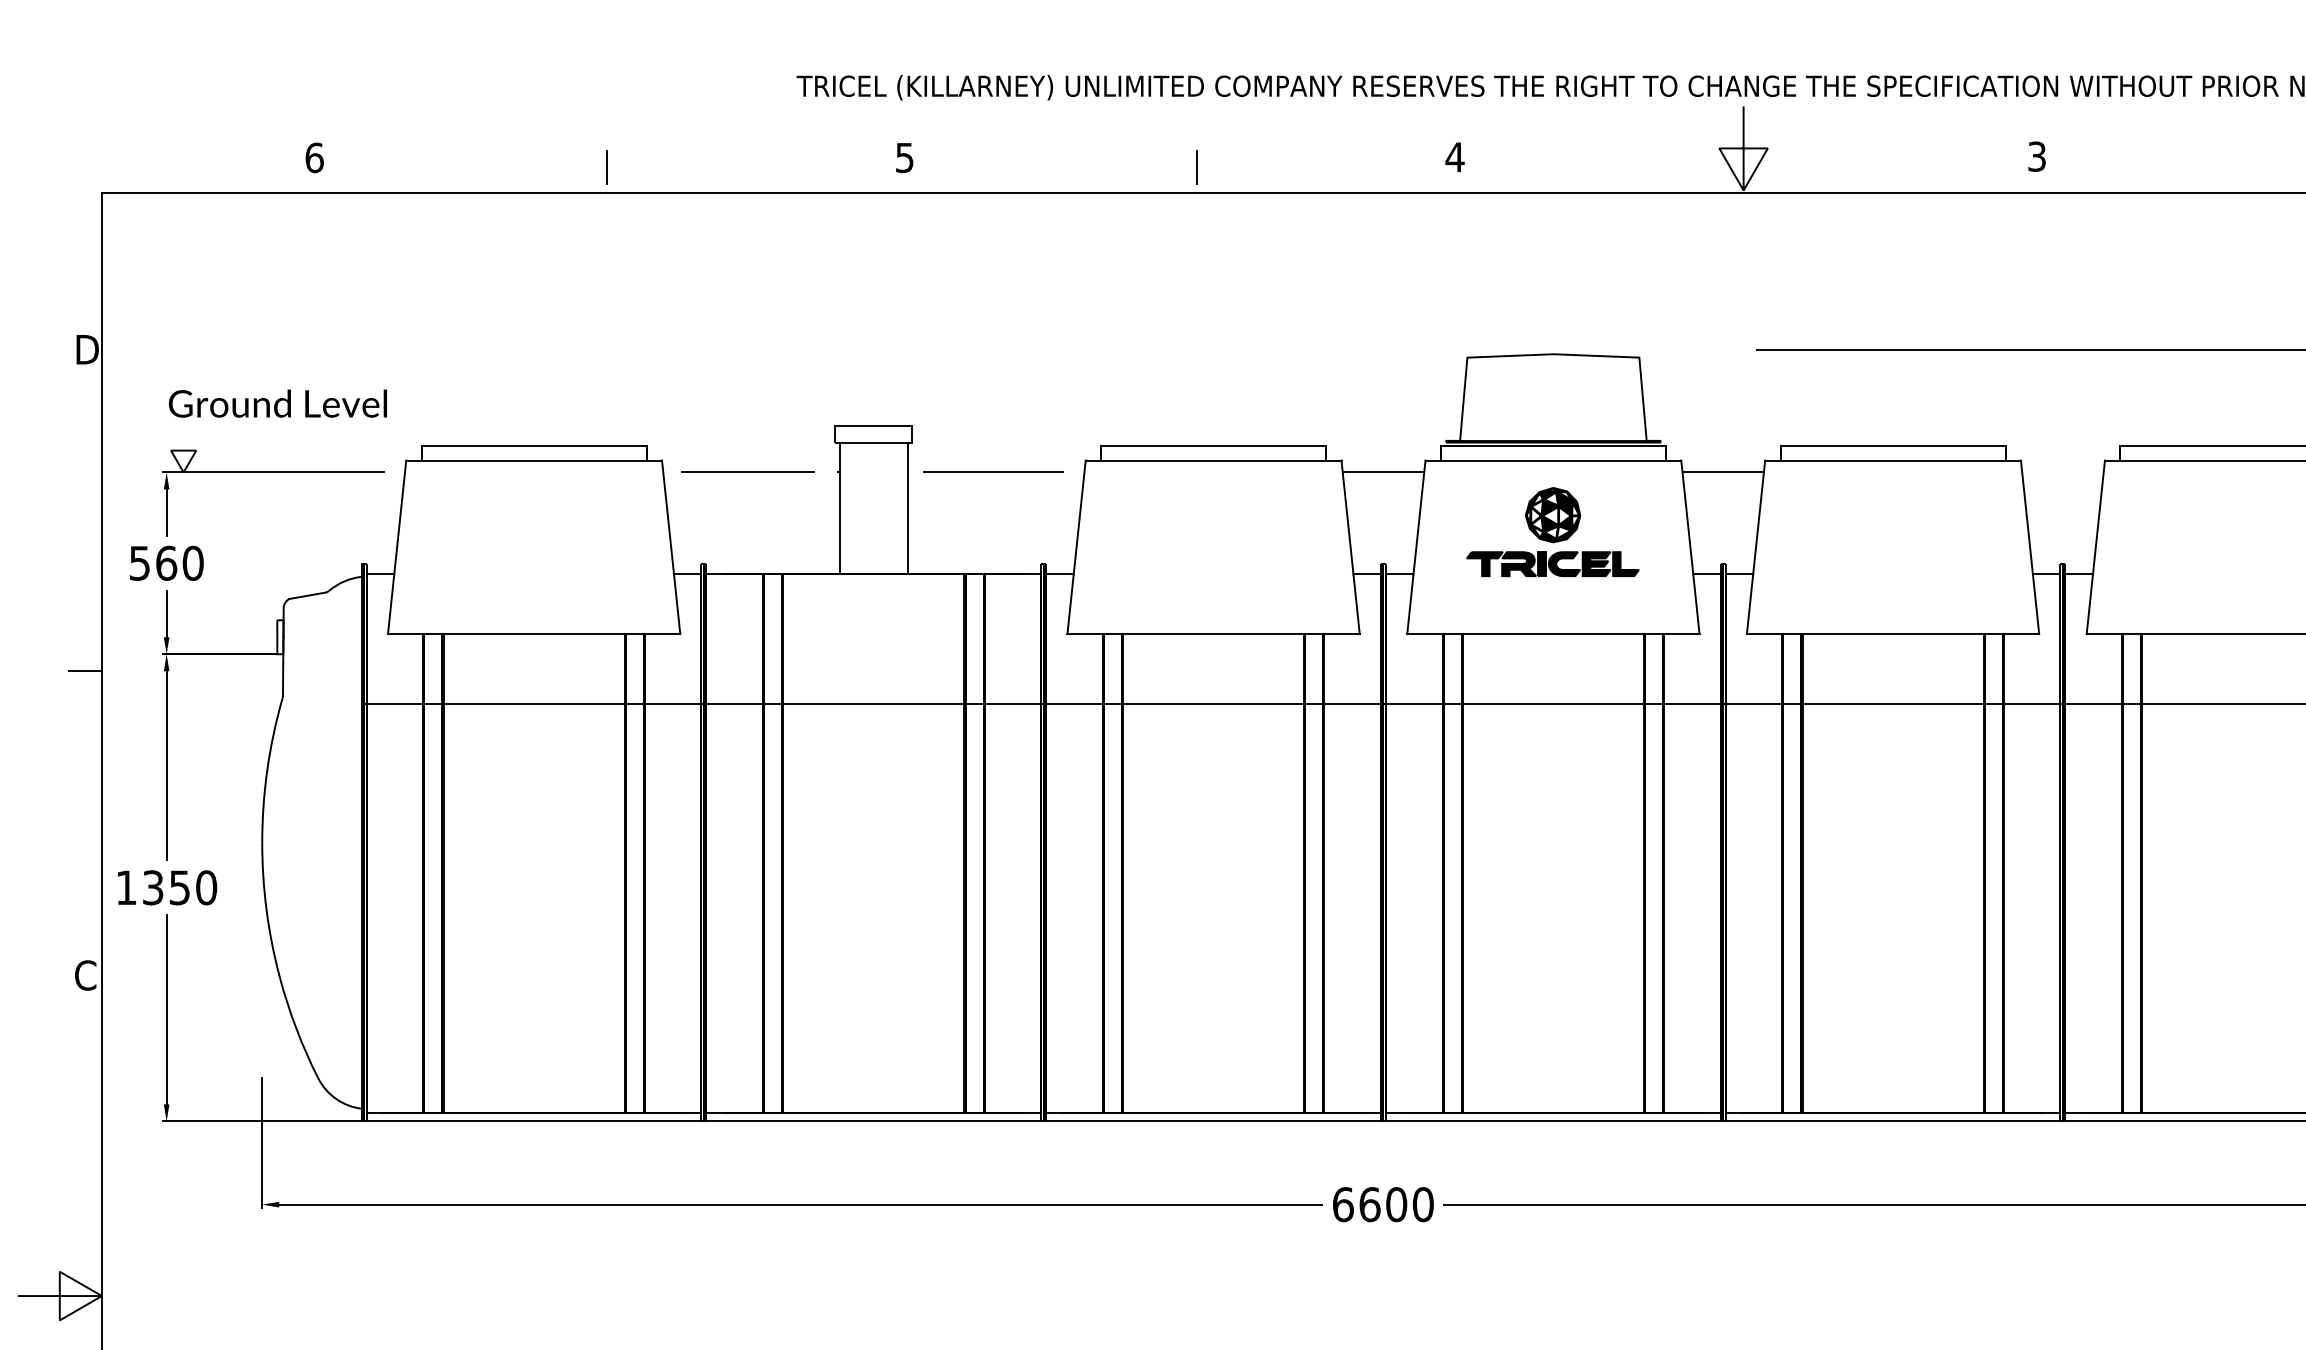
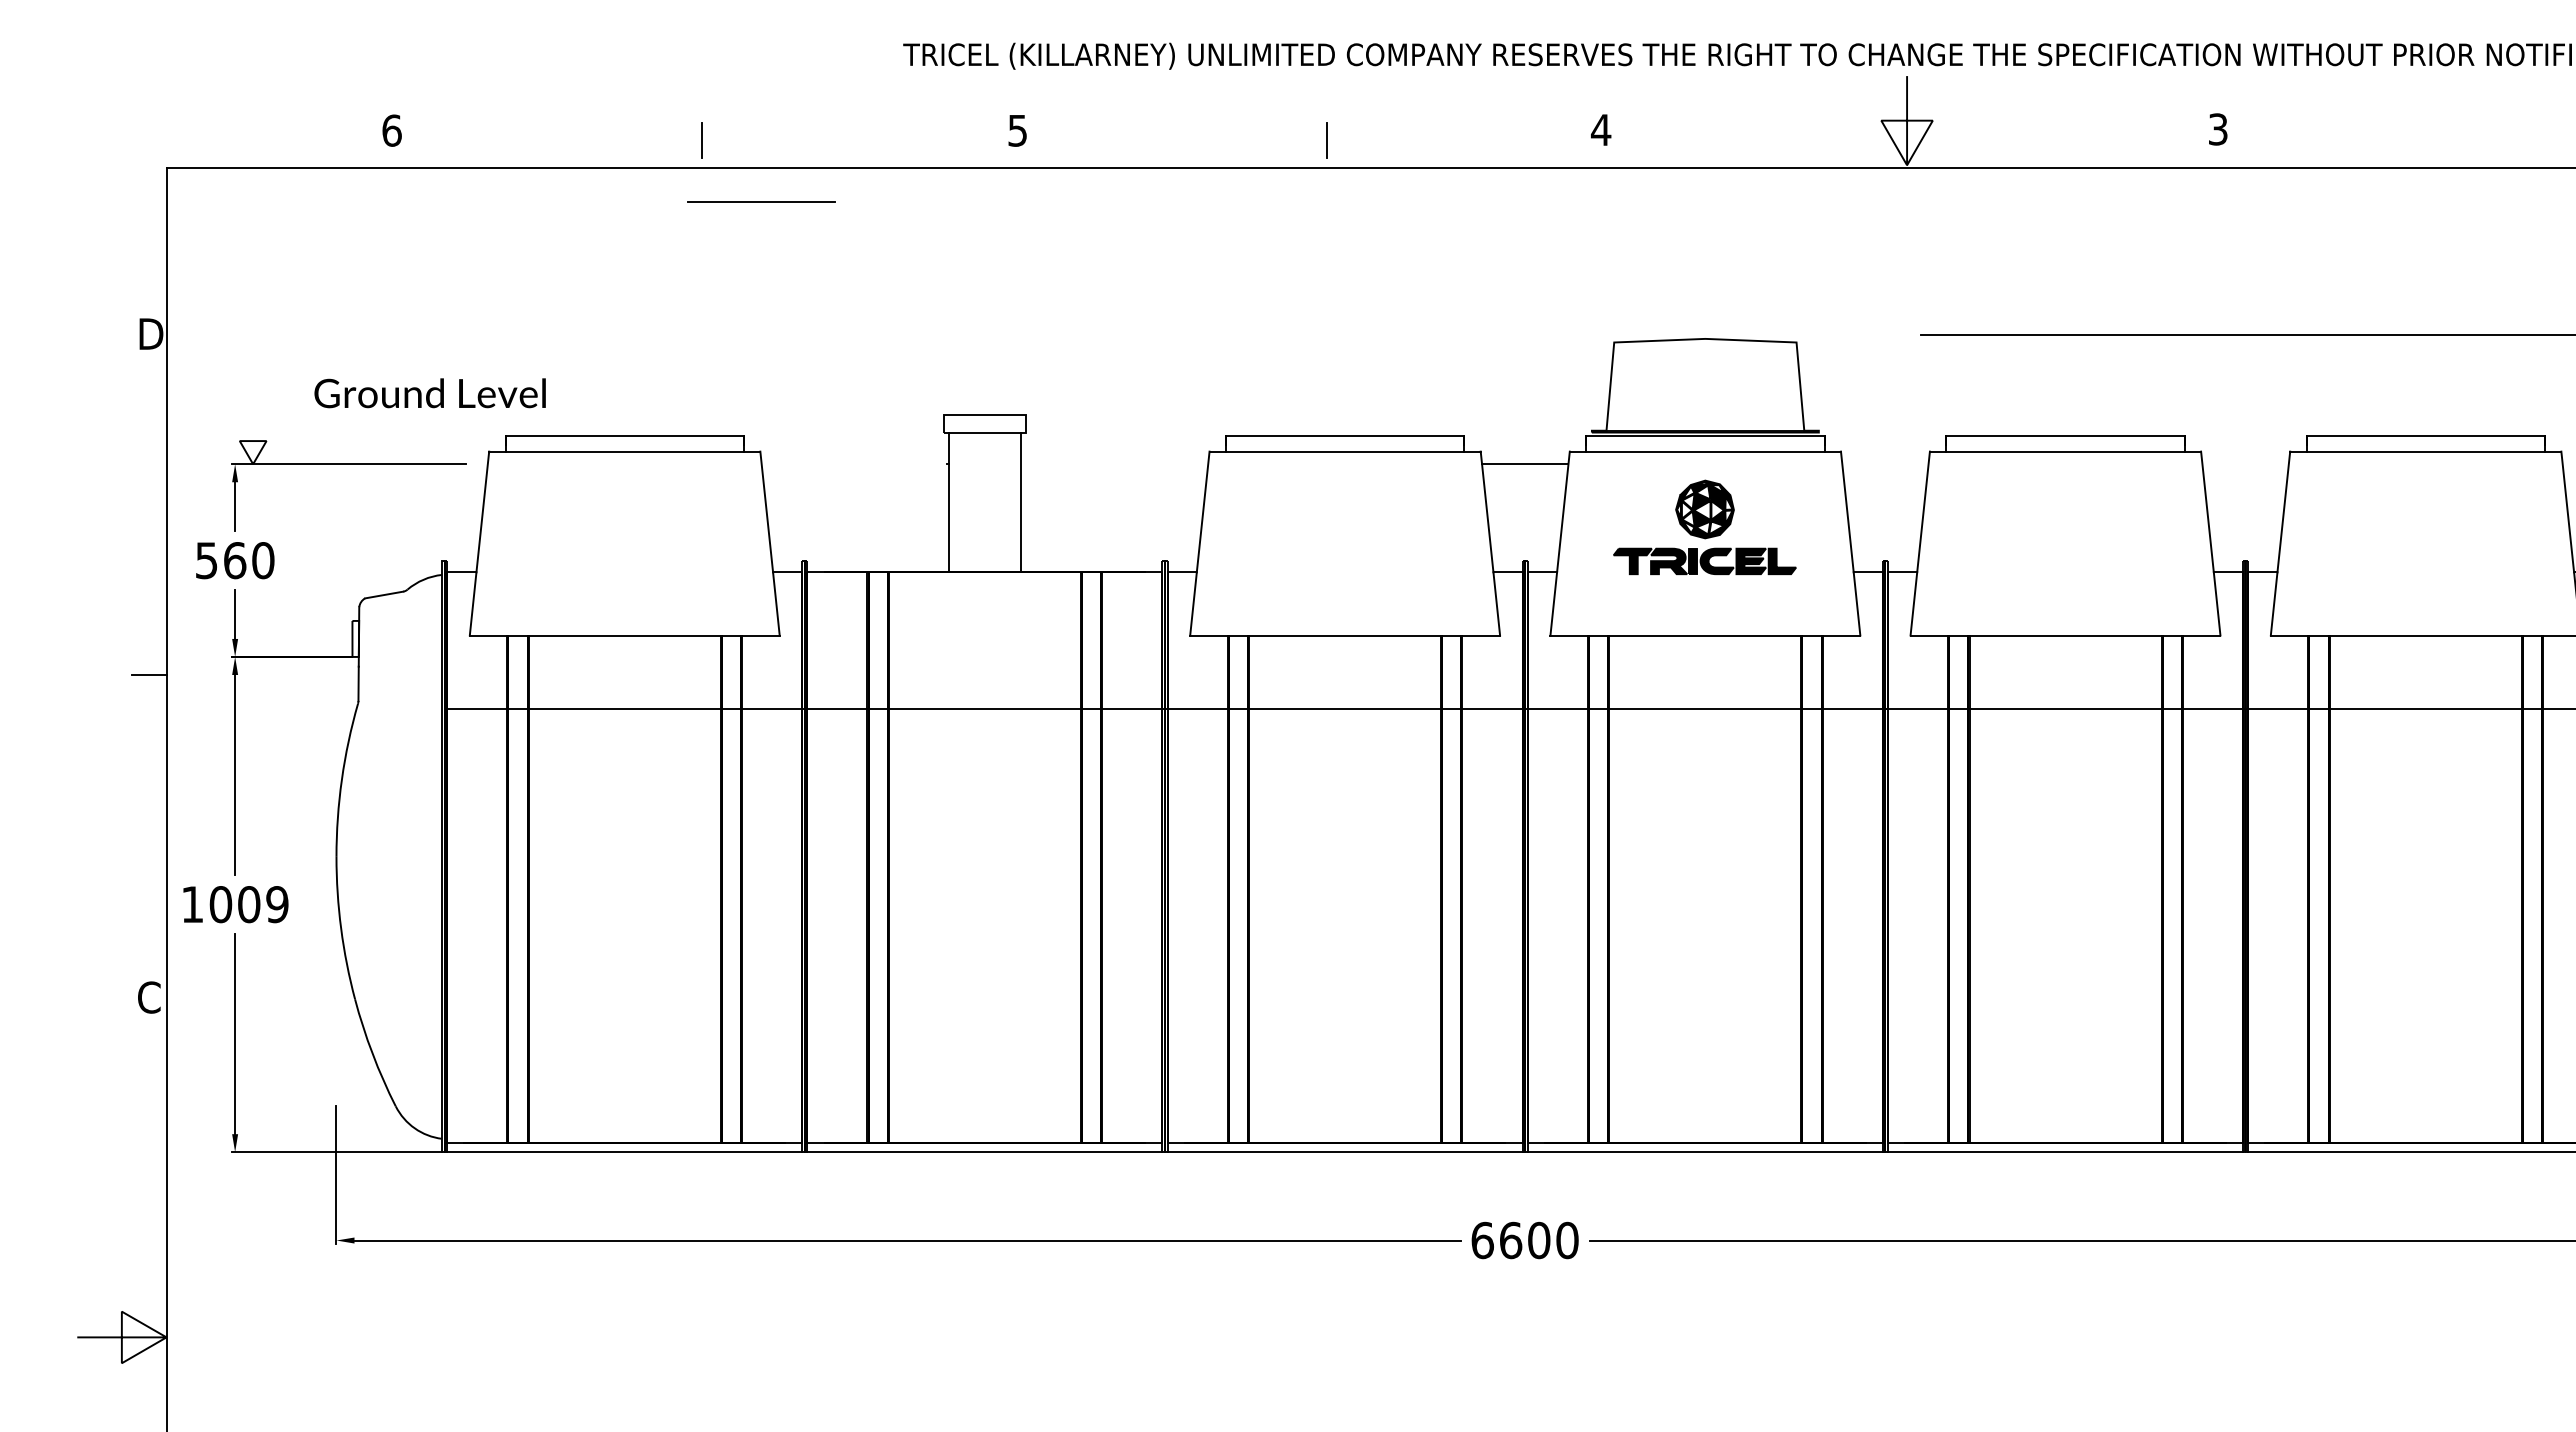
text: (277, 403) -> (429, 393), moved
line: (993, 471) -> (761, 201), moved
line: (747, 472) -> (851, 464), removed
line: (1723, 472) -> (1885, 464), removed
text: (179, 887) -> (248, 904), 1350 -> 1009

